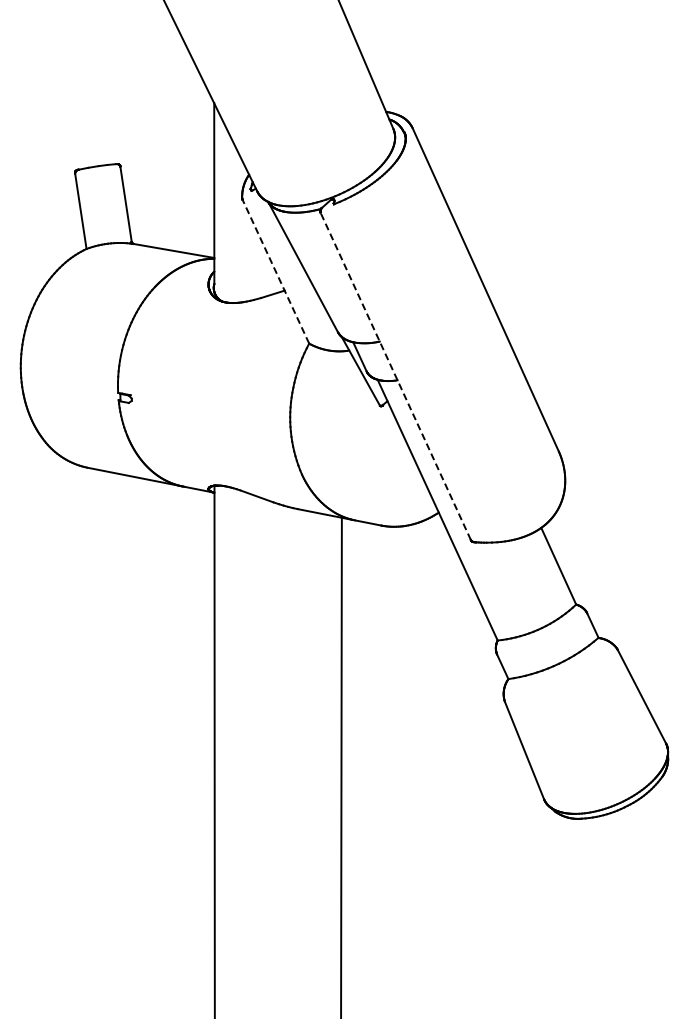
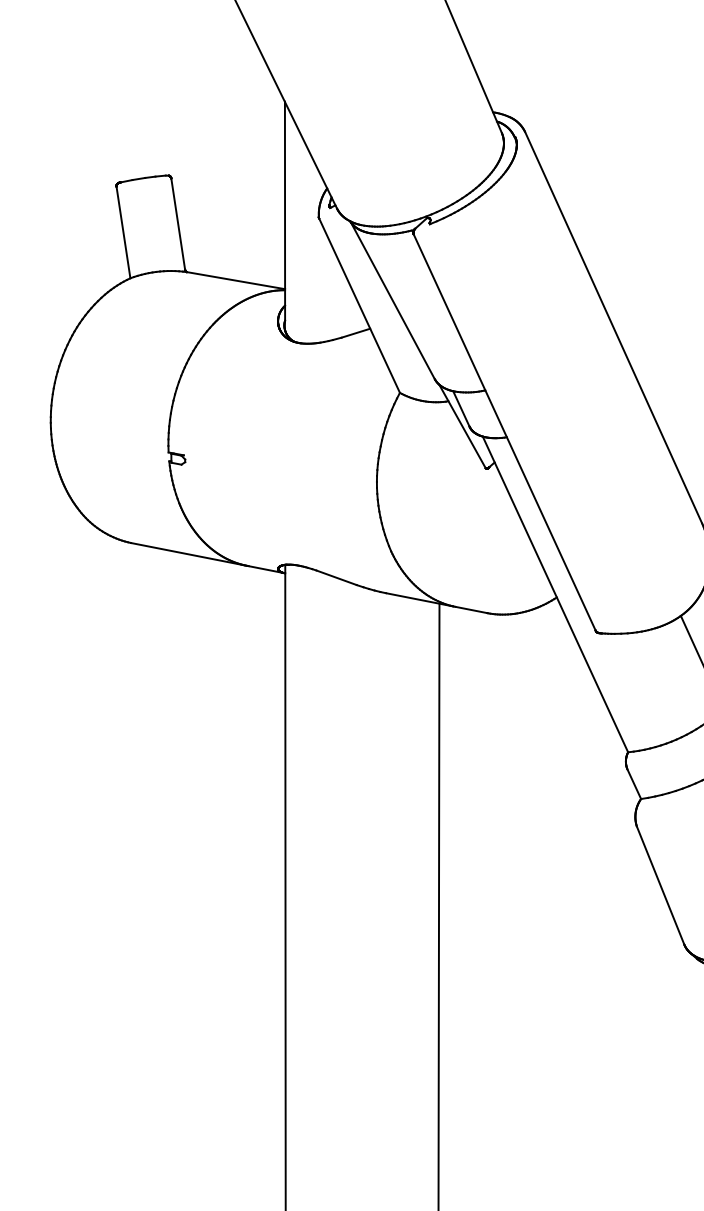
line: (275, 271) -> (359, 305), dashed -> solid
line: (395, 375) -> (504, 431), dashed -> solid

